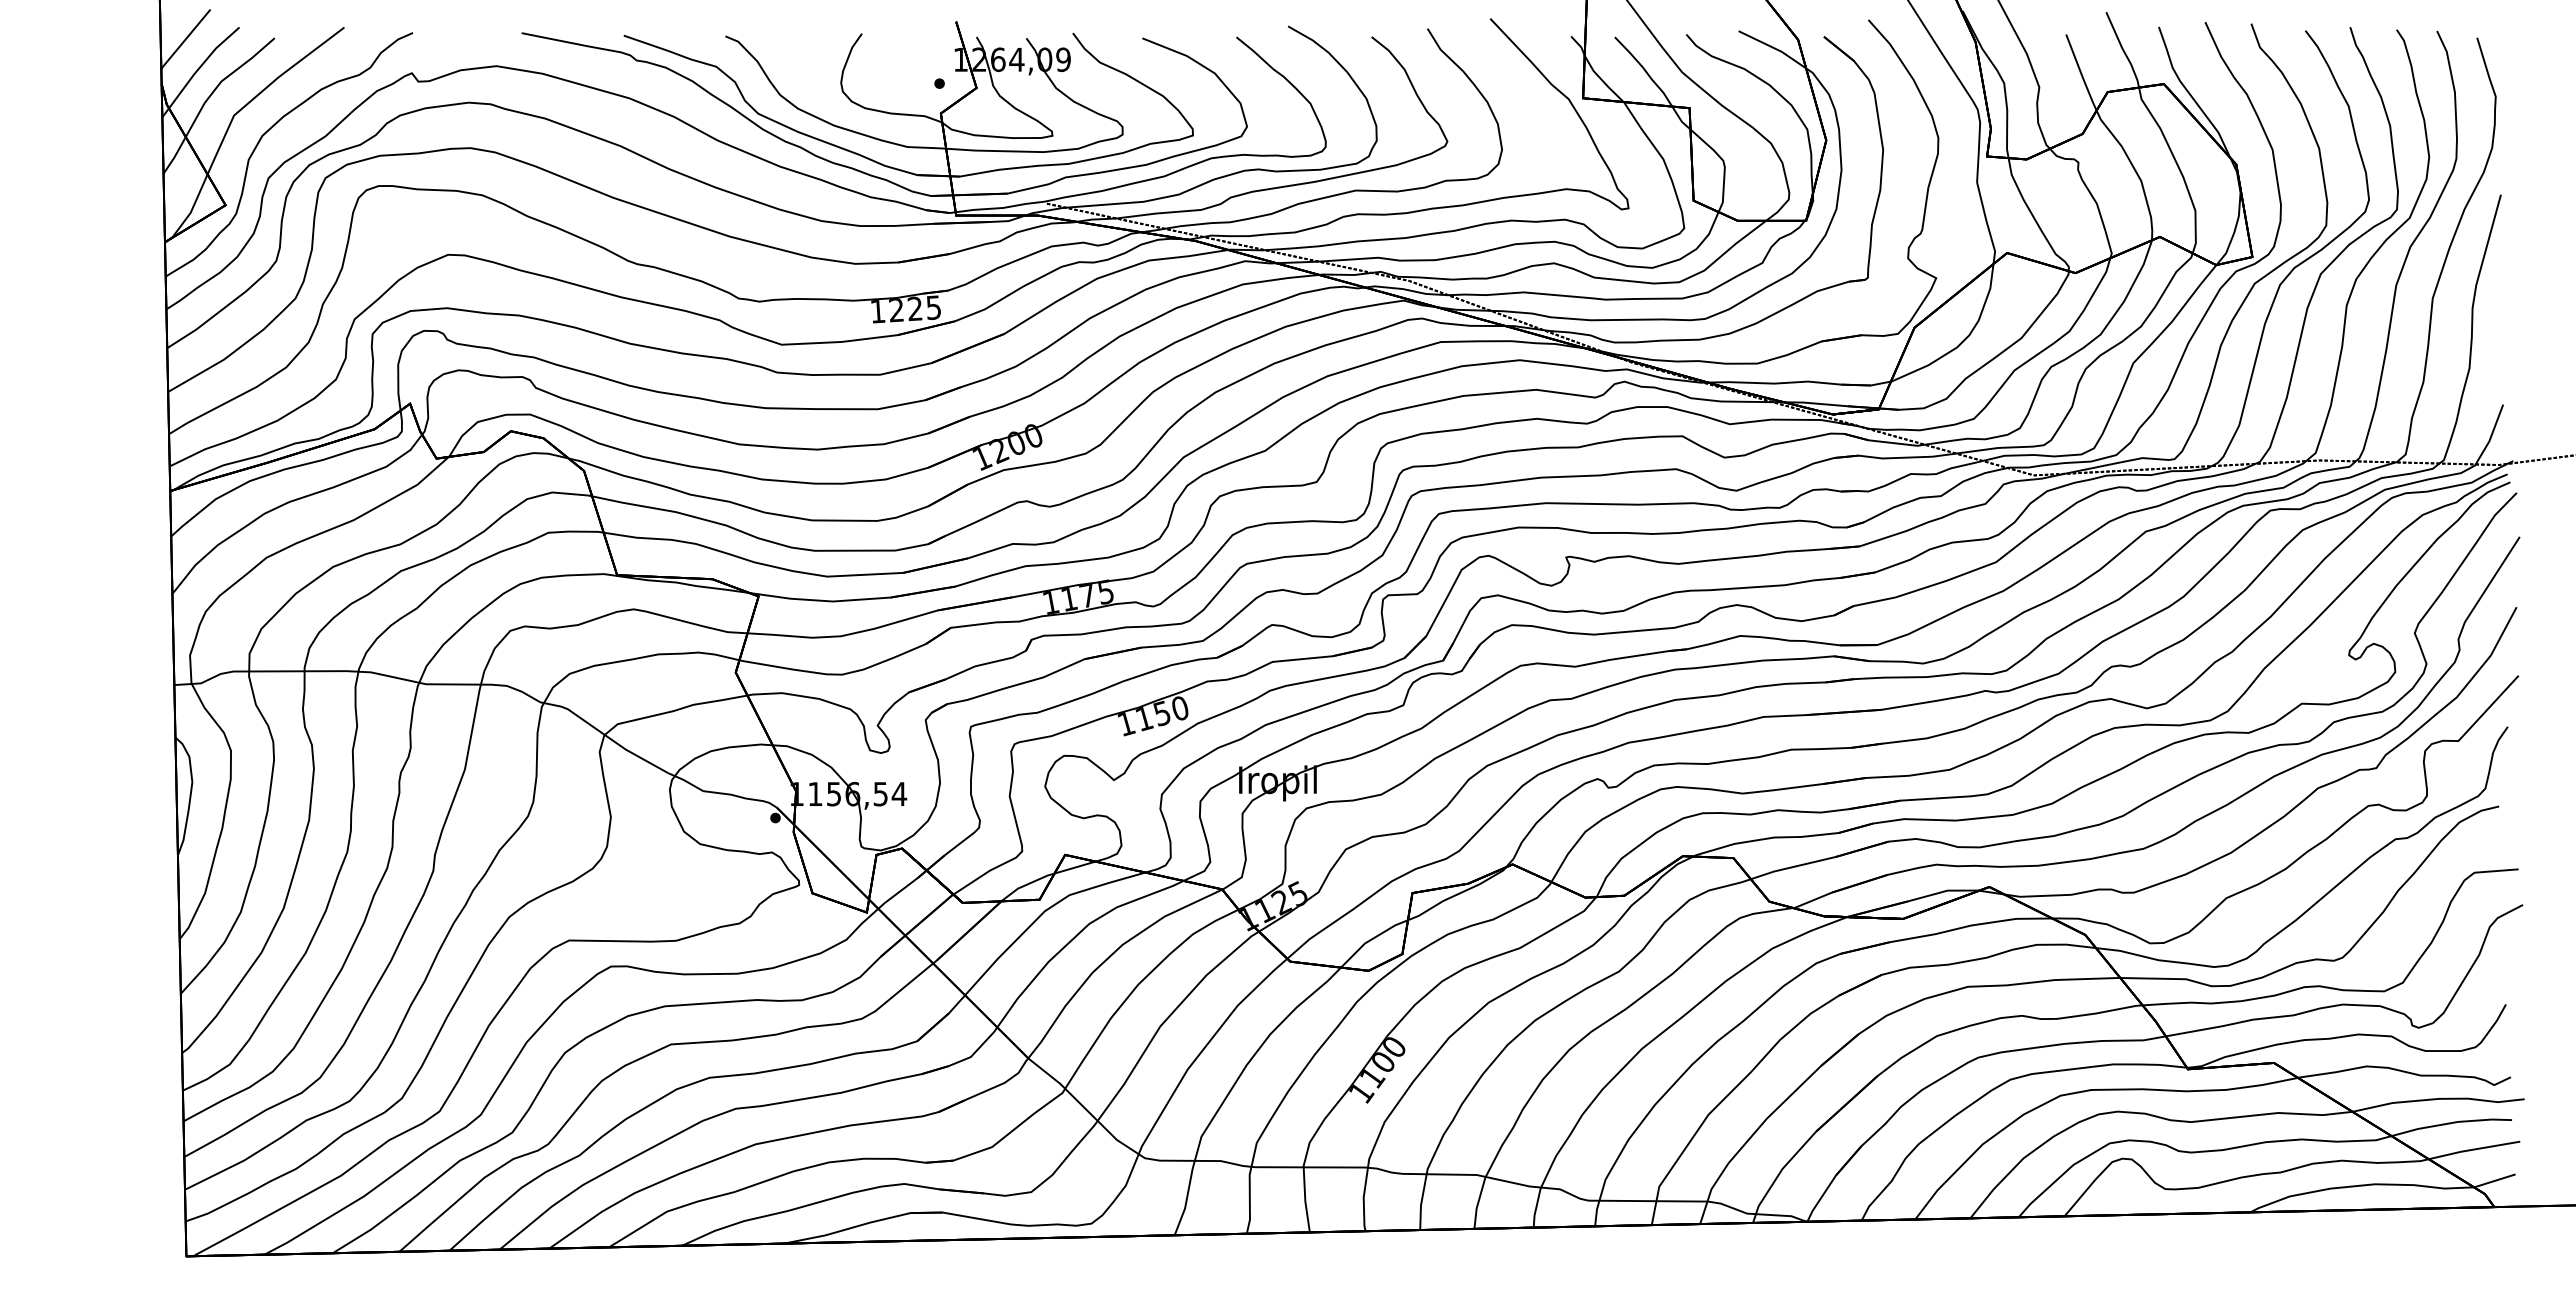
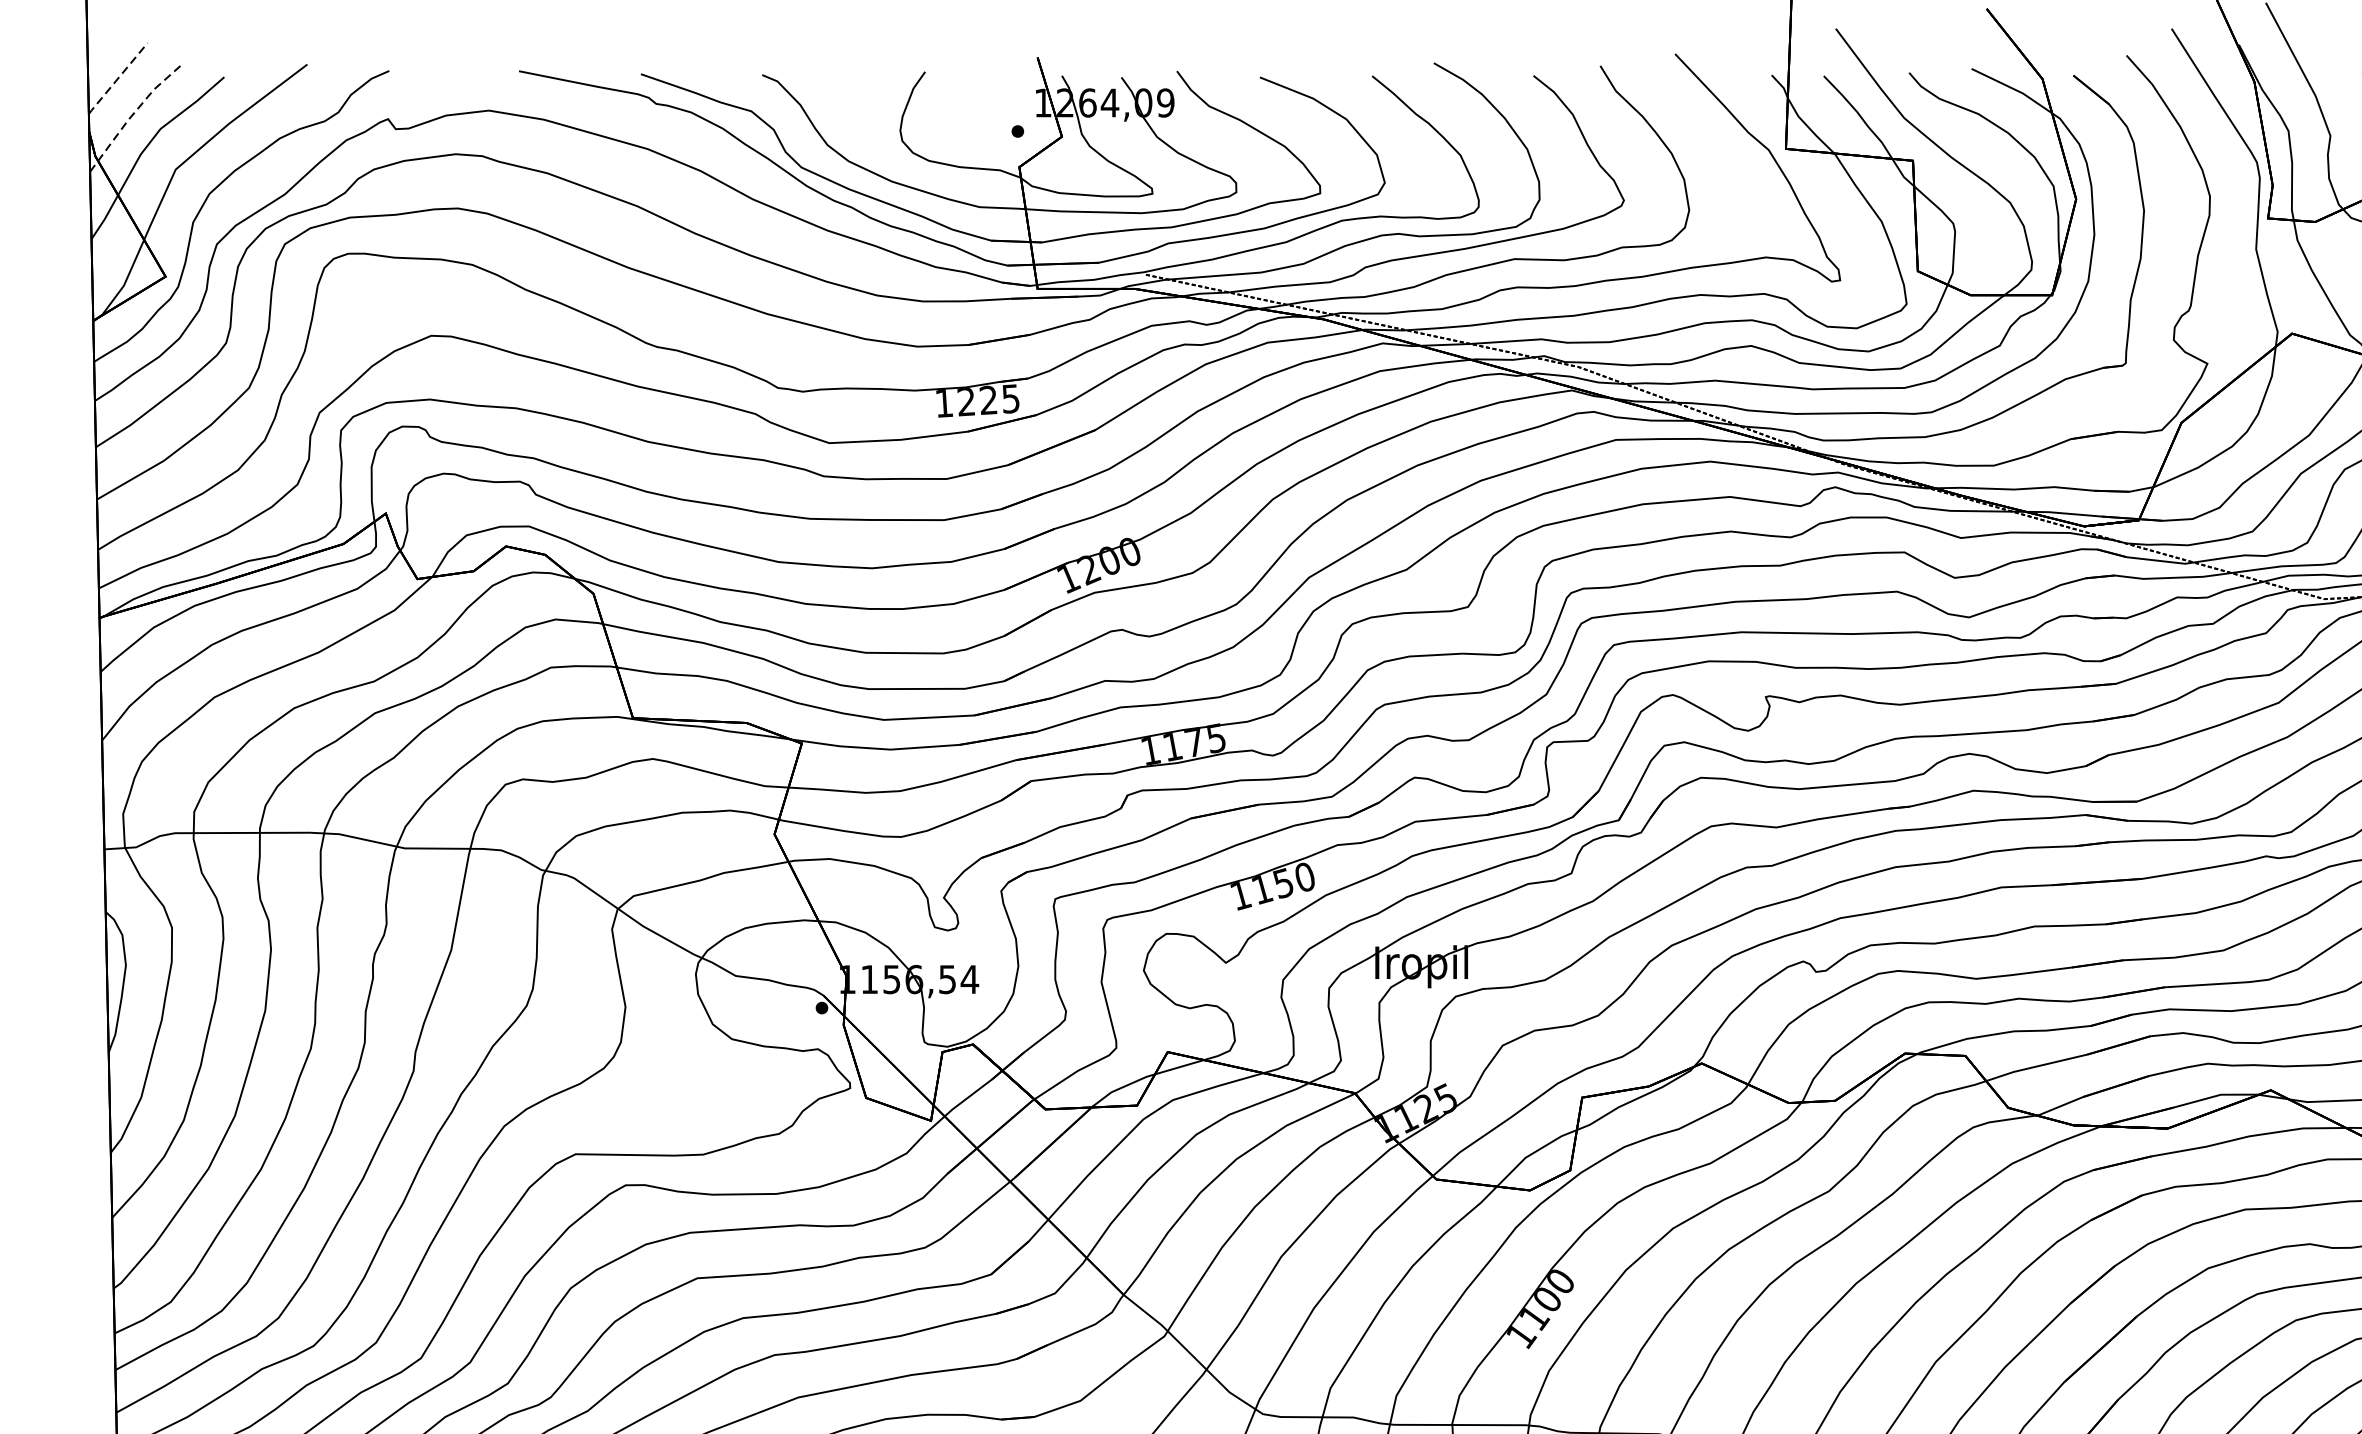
line: (185, 39) -> (117, 78), solid -> dashed
line: (198, 69) -> (133, 114), solid -> dashed

